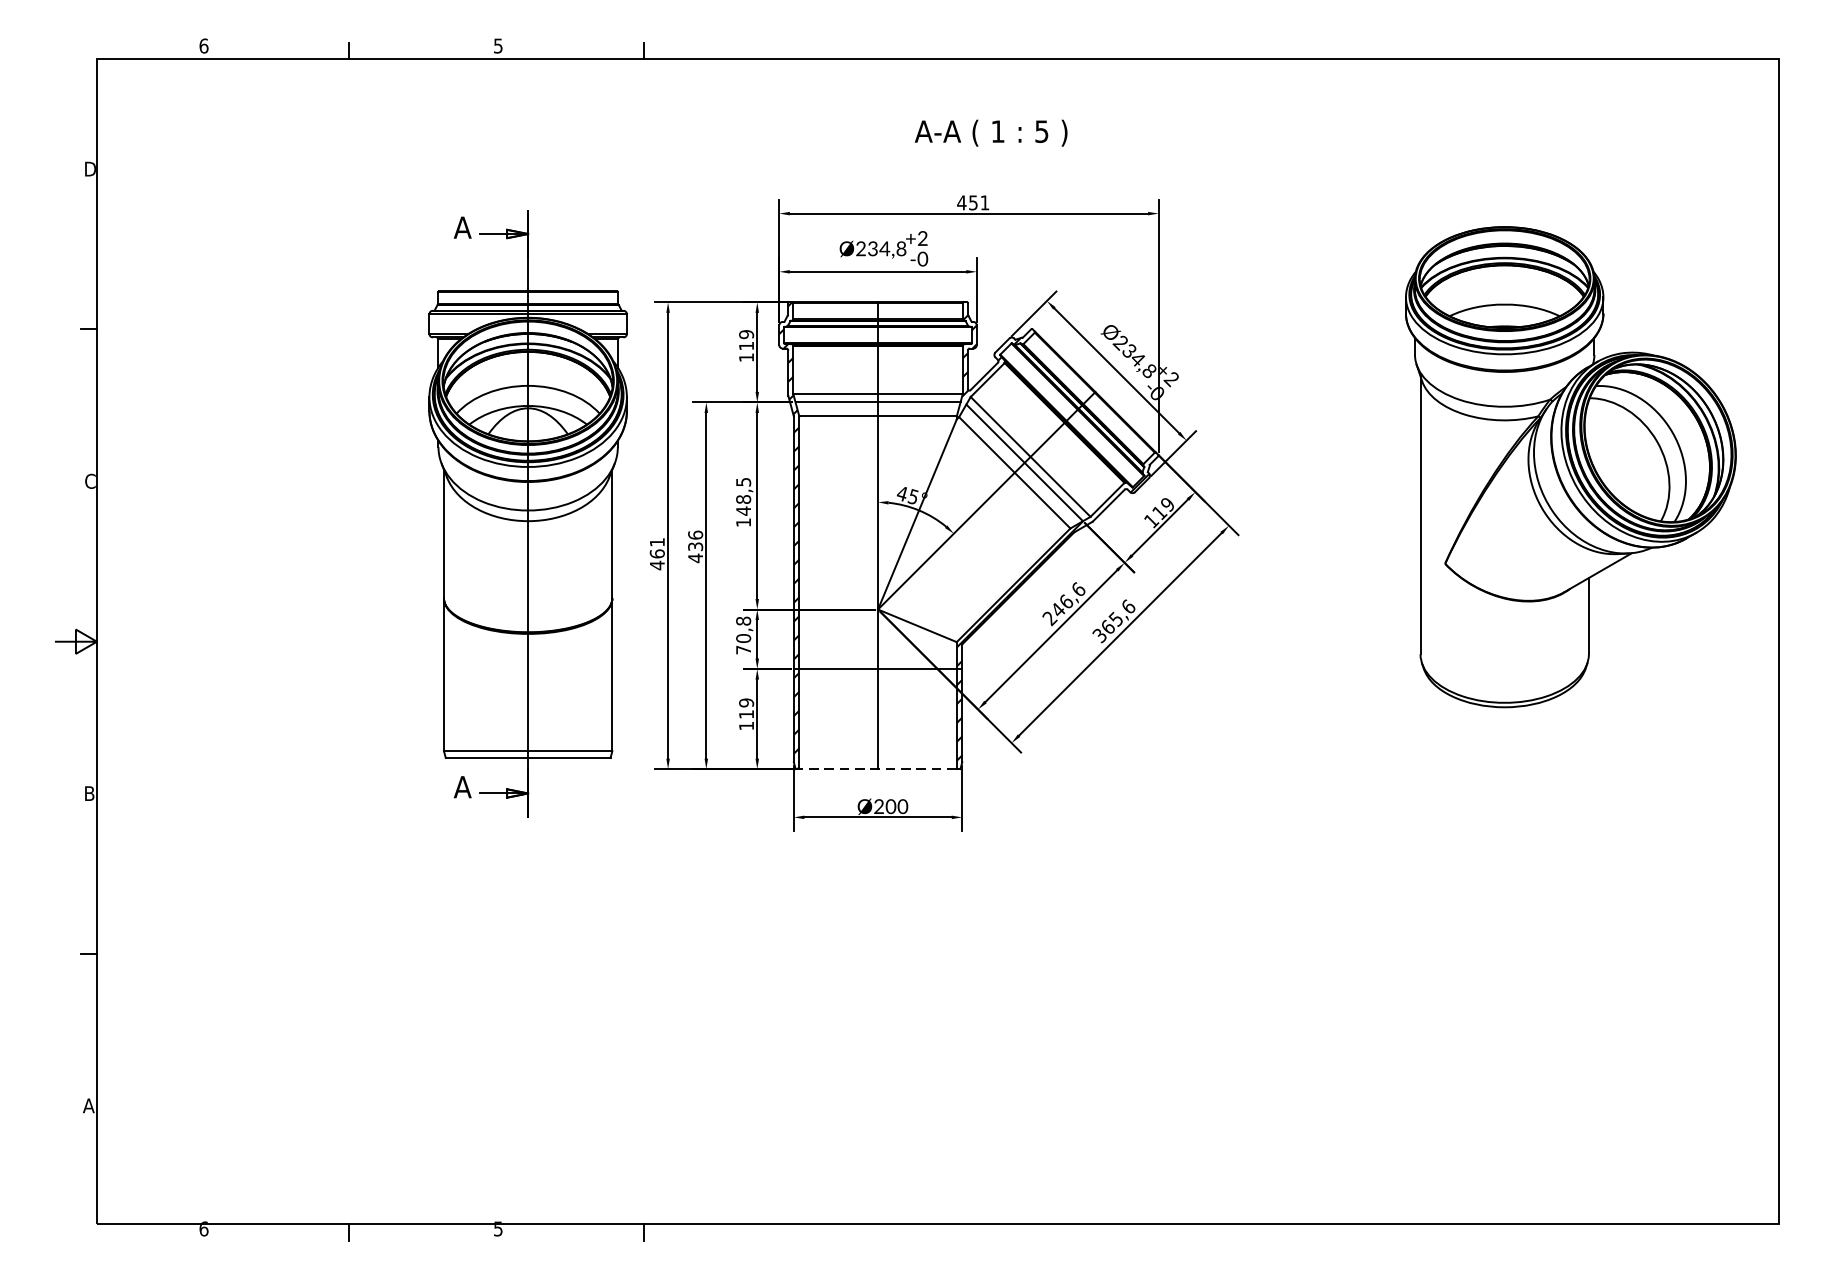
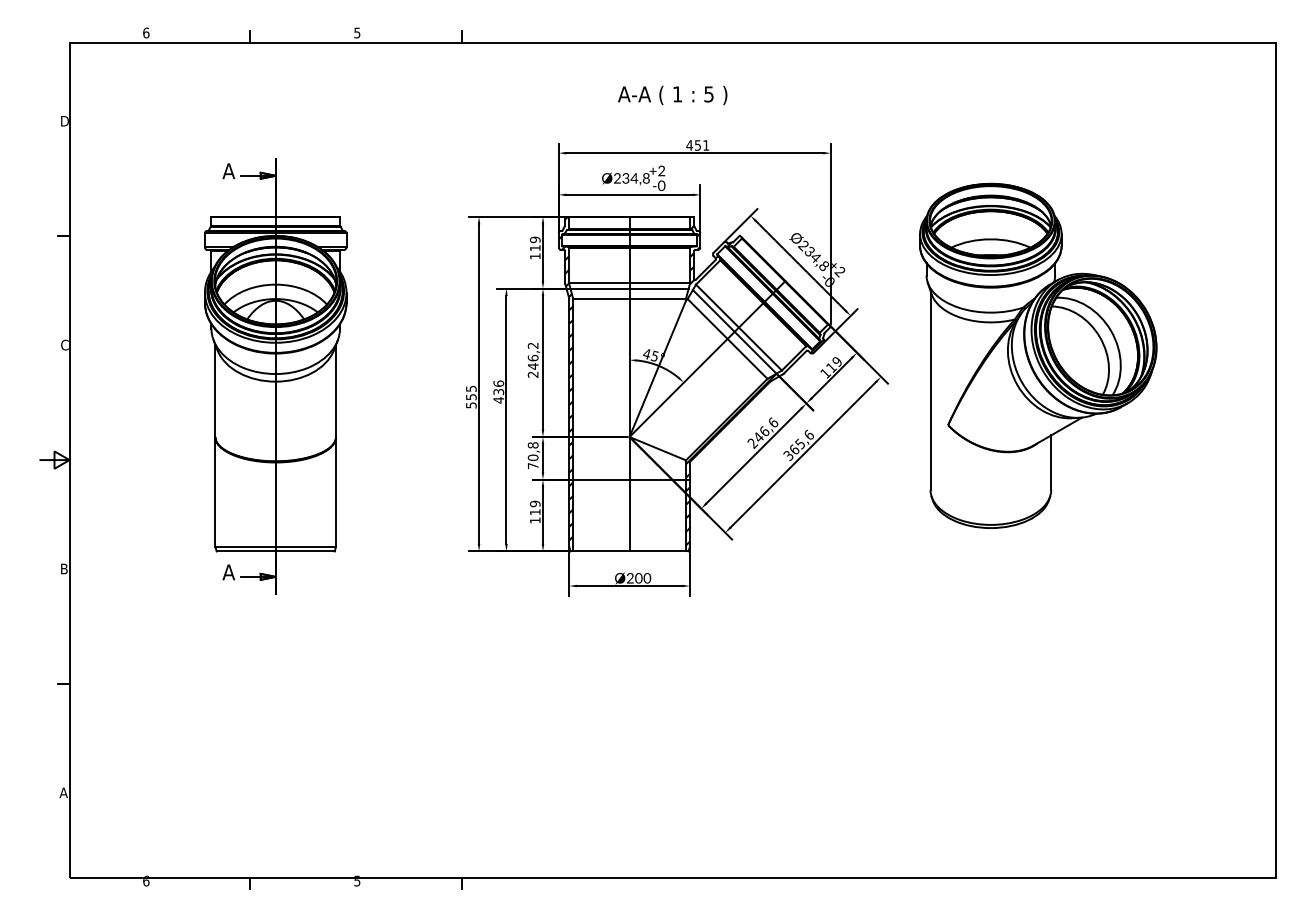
text: (990, 133) -> (672, 95), moved
part: (1571, 466) -> (1038, 355), moved
text: (742, 501) -> (532, 359), 148,5 -> 246,2
part: (527, 513) -> (275, 376), moved
text: (657, 553) -> (471, 396), 461 -> 555
line: (877, 769) -> (629, 551), dashed -> solid

